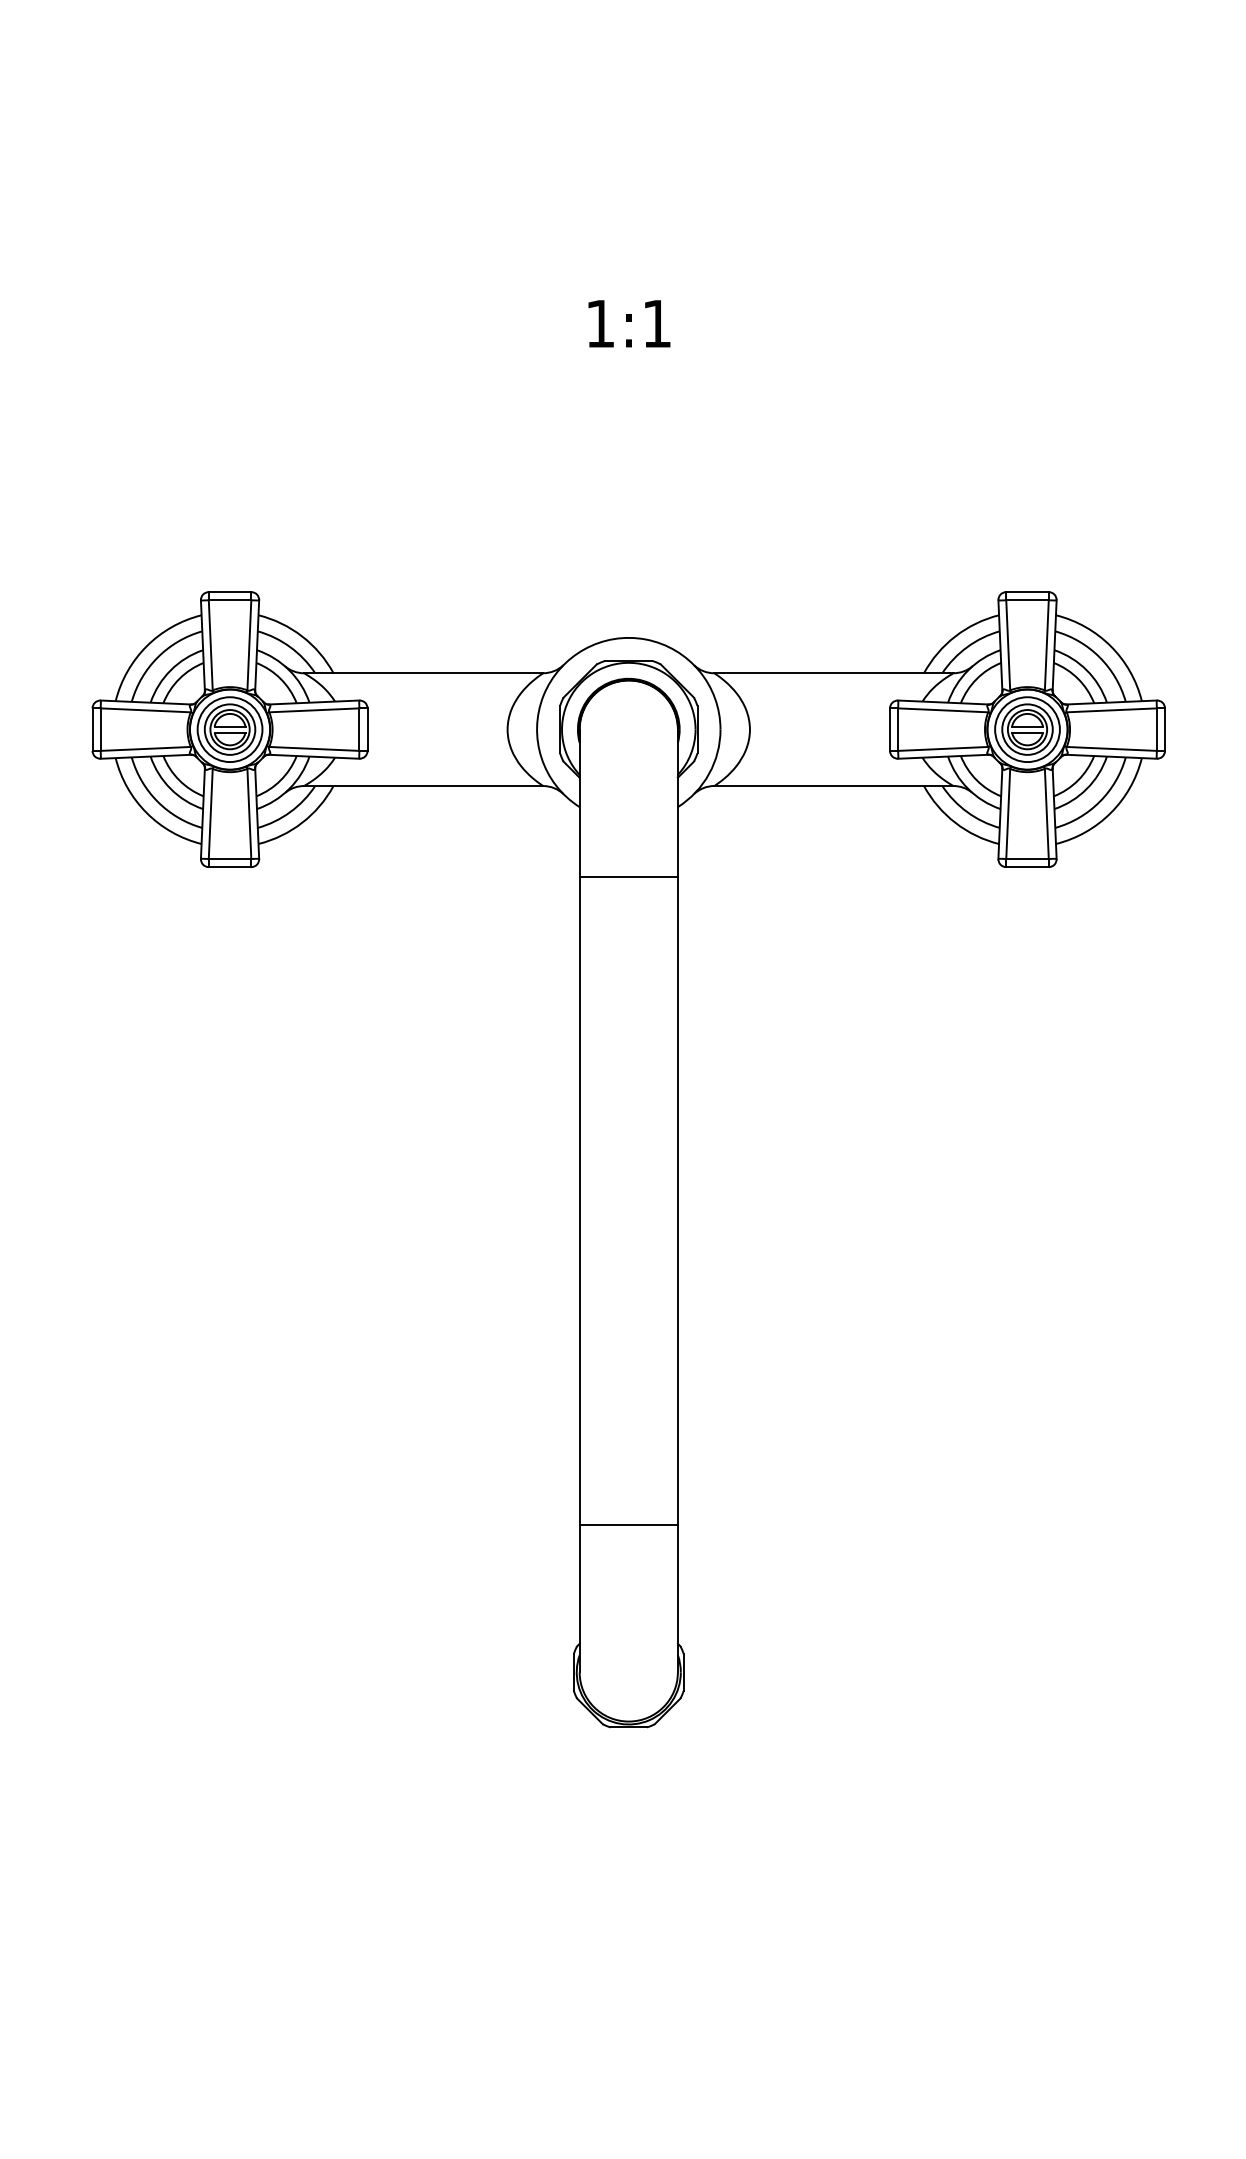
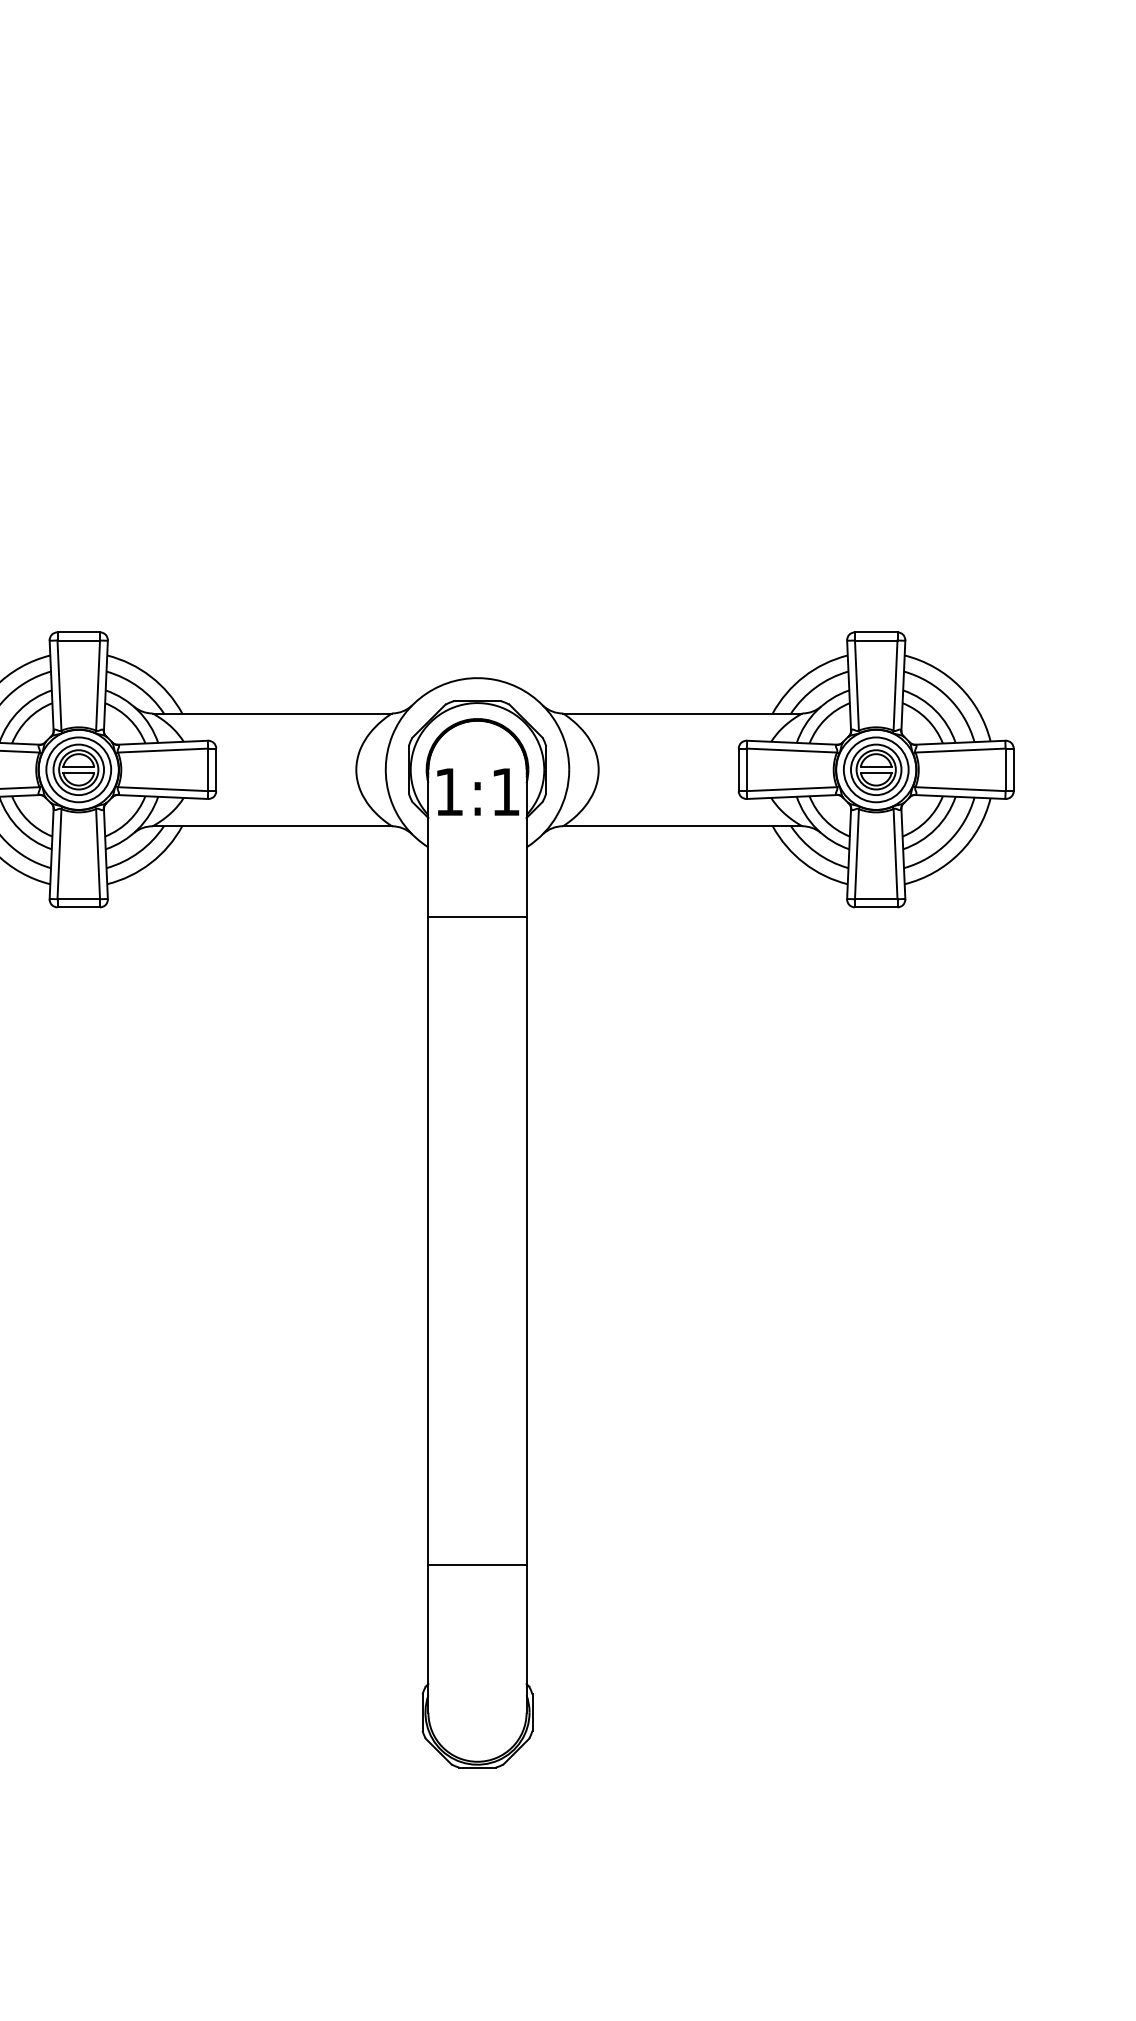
text: (629, 323) -> (478, 791), moved

